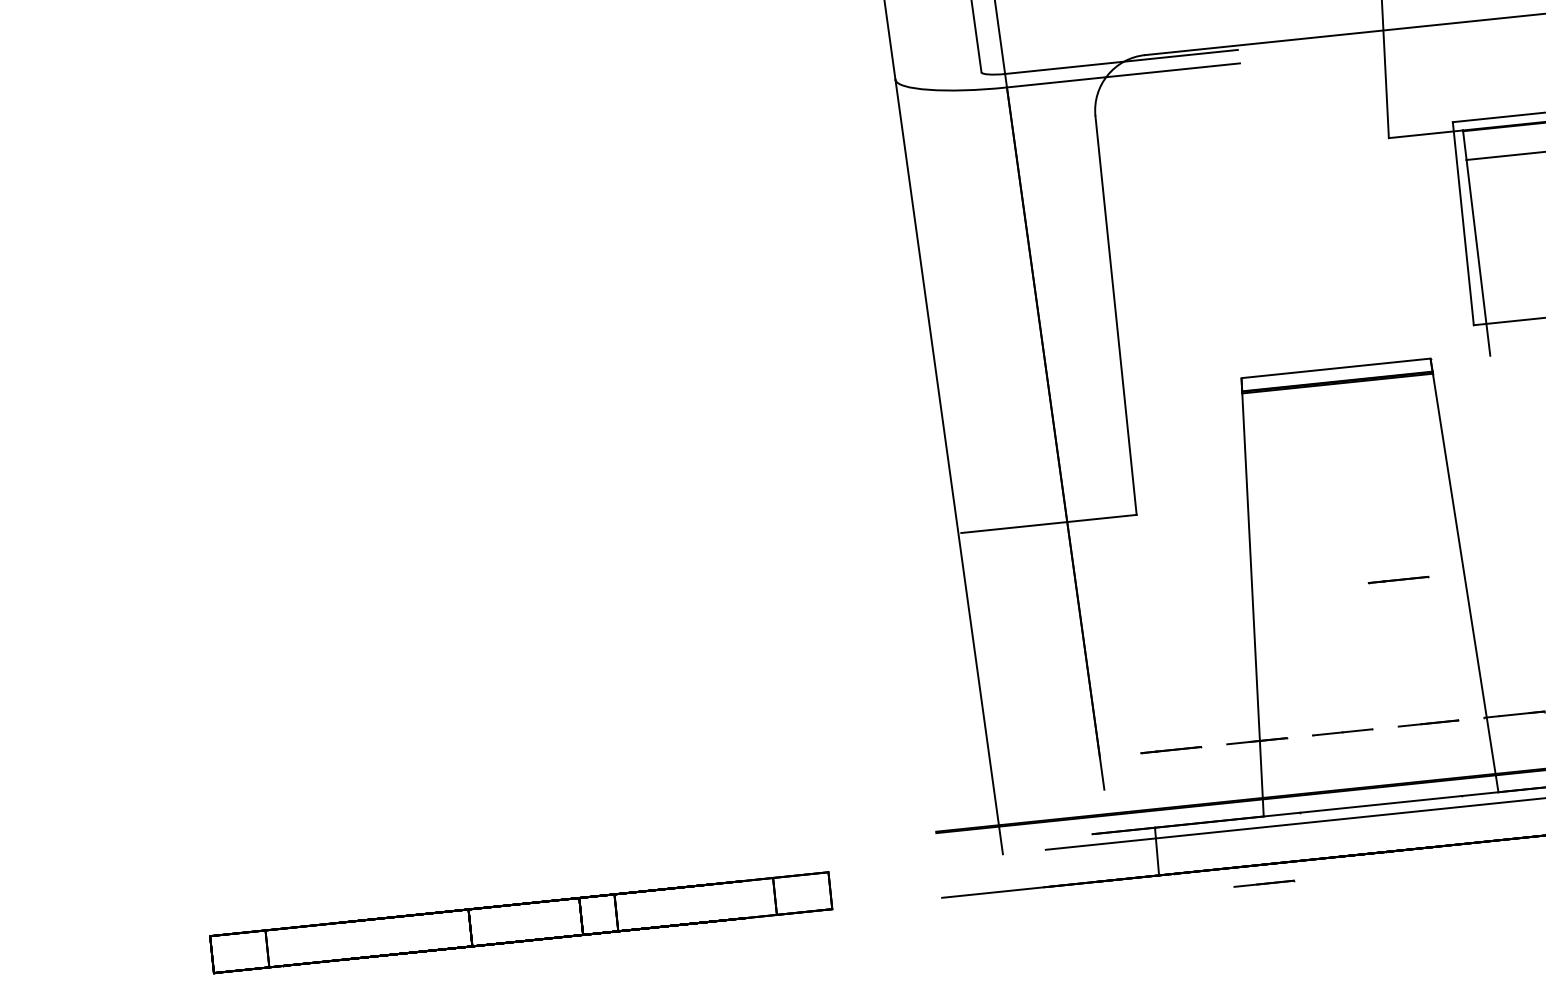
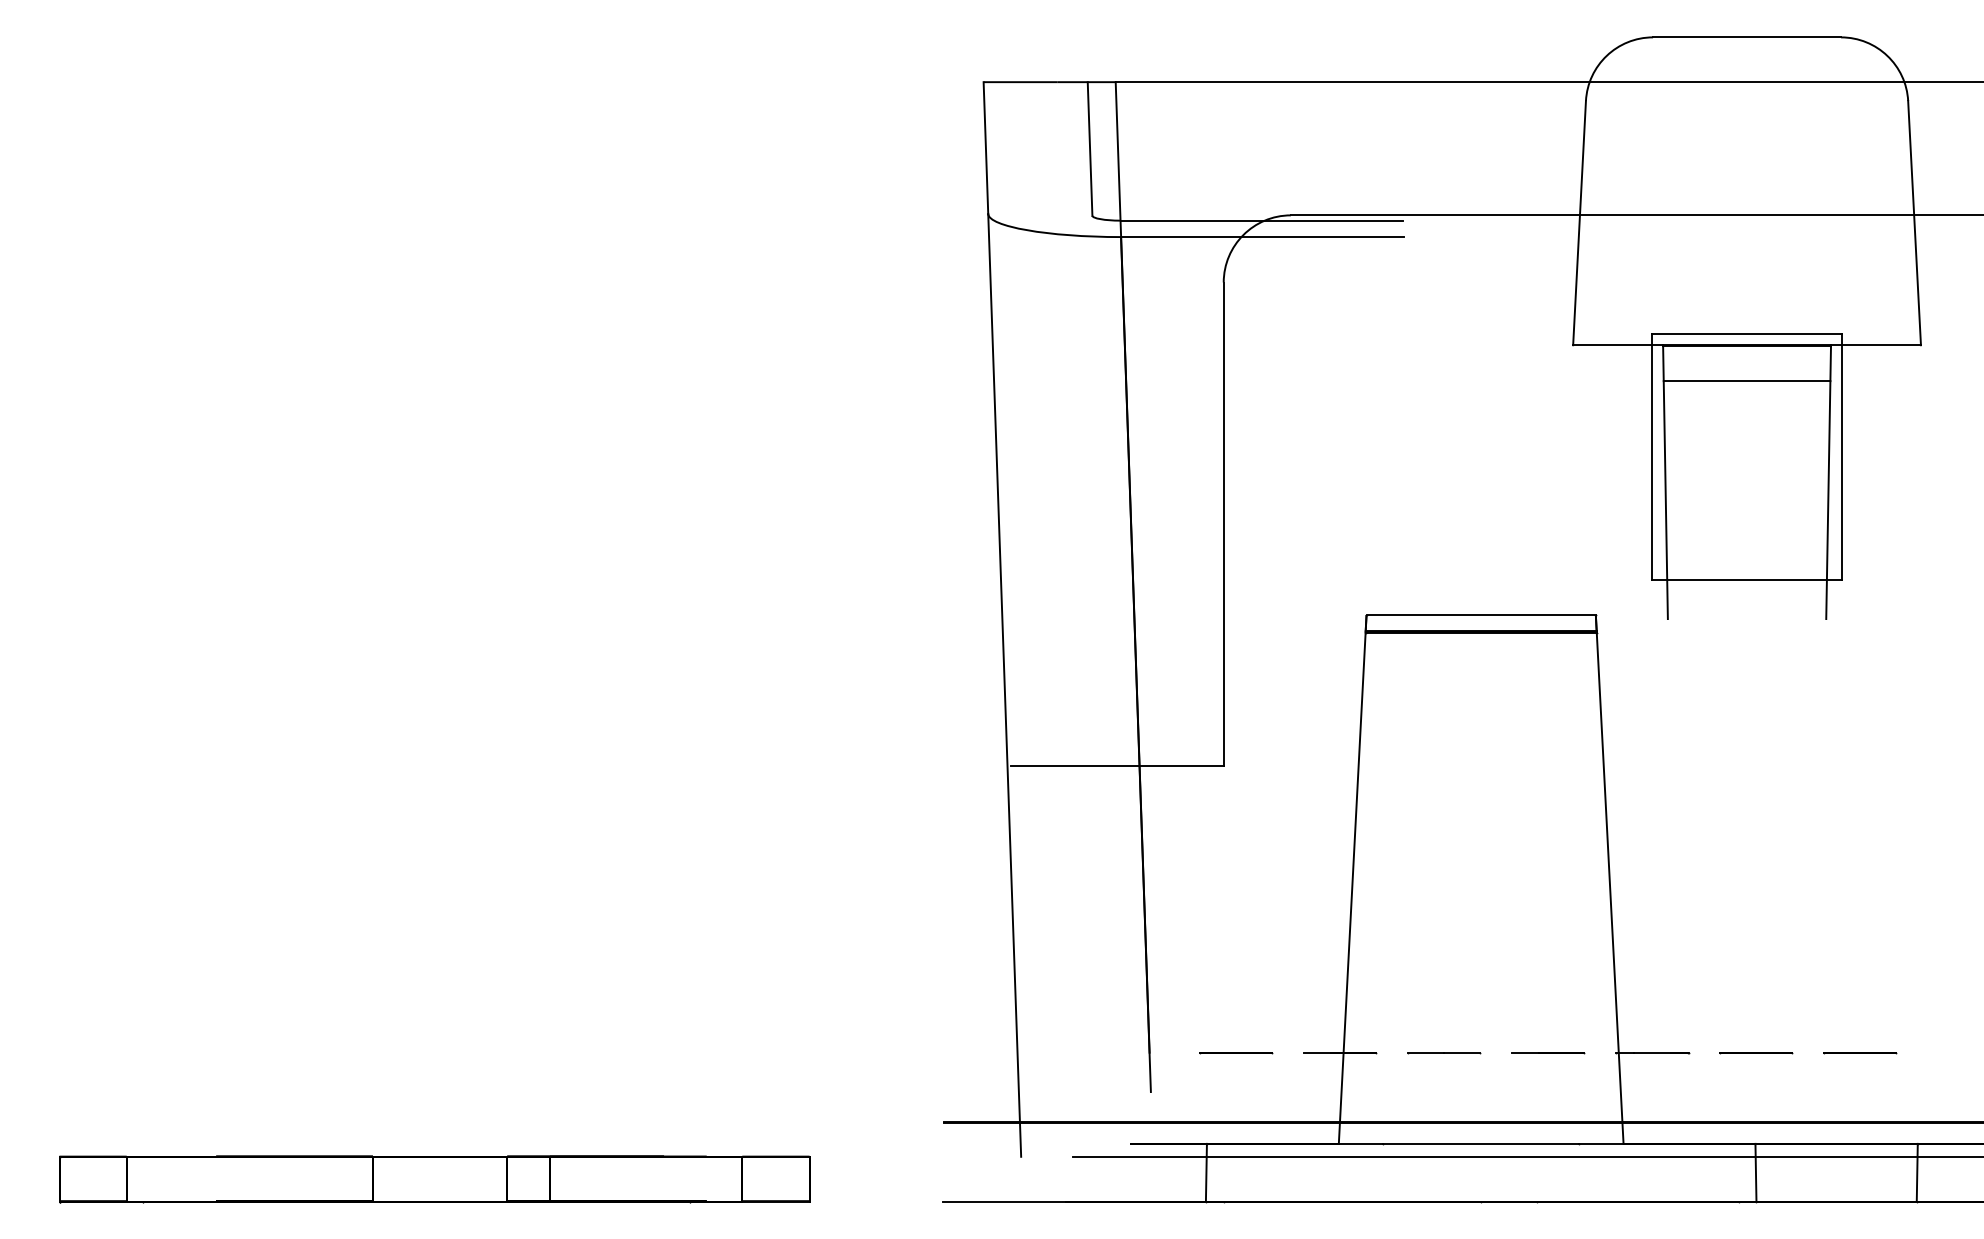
line: (1399, 580) -> (1530, 877), removed
line: (1264, 884) -> (1331, 1225), removed

